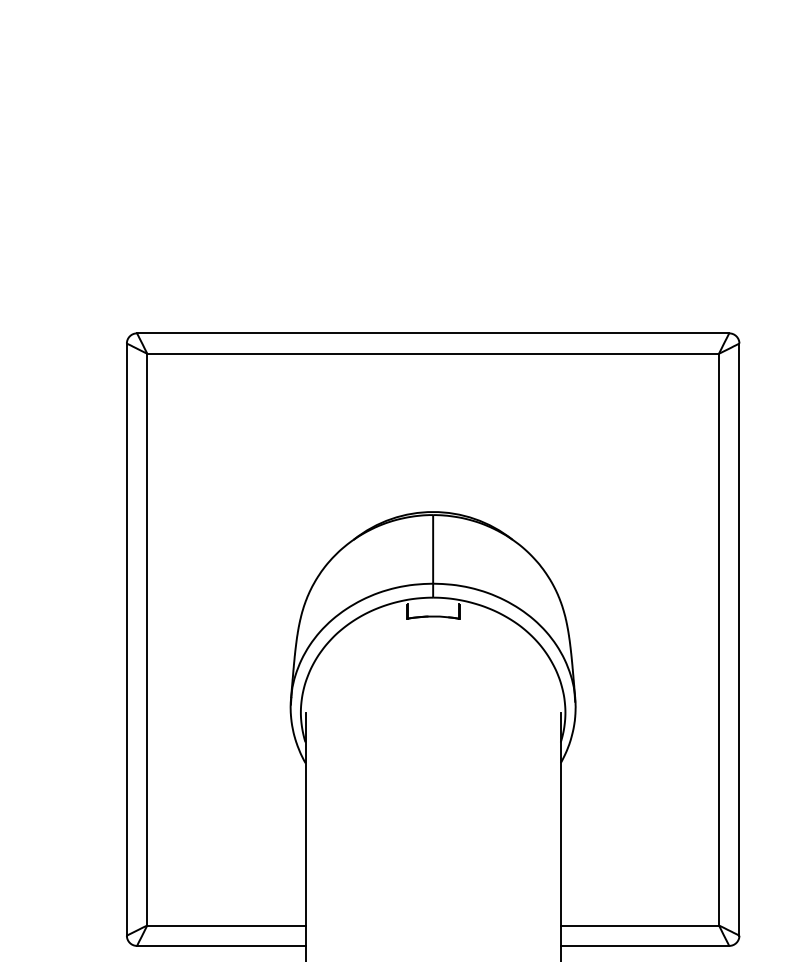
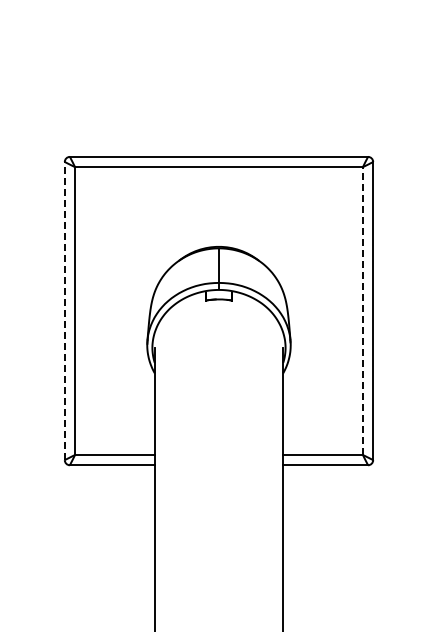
line: (126, 638) -> (64, 310), solid -> dashed
line: (718, 640) -> (362, 311), solid -> dashed

